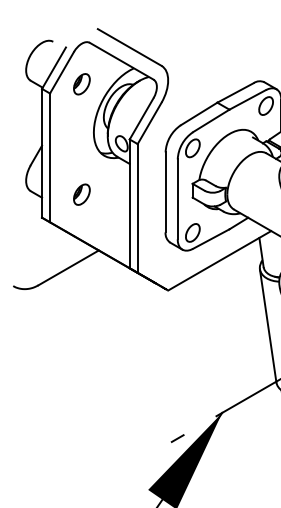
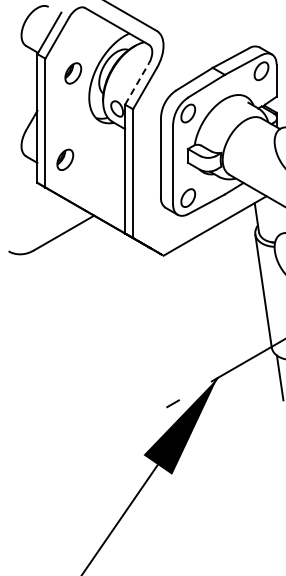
part: (82, 84) -> (73, 73), moved
line: (142, 118) -> (137, 83), solid -> dashed
part: (82, 194) -> (65, 159), moved

